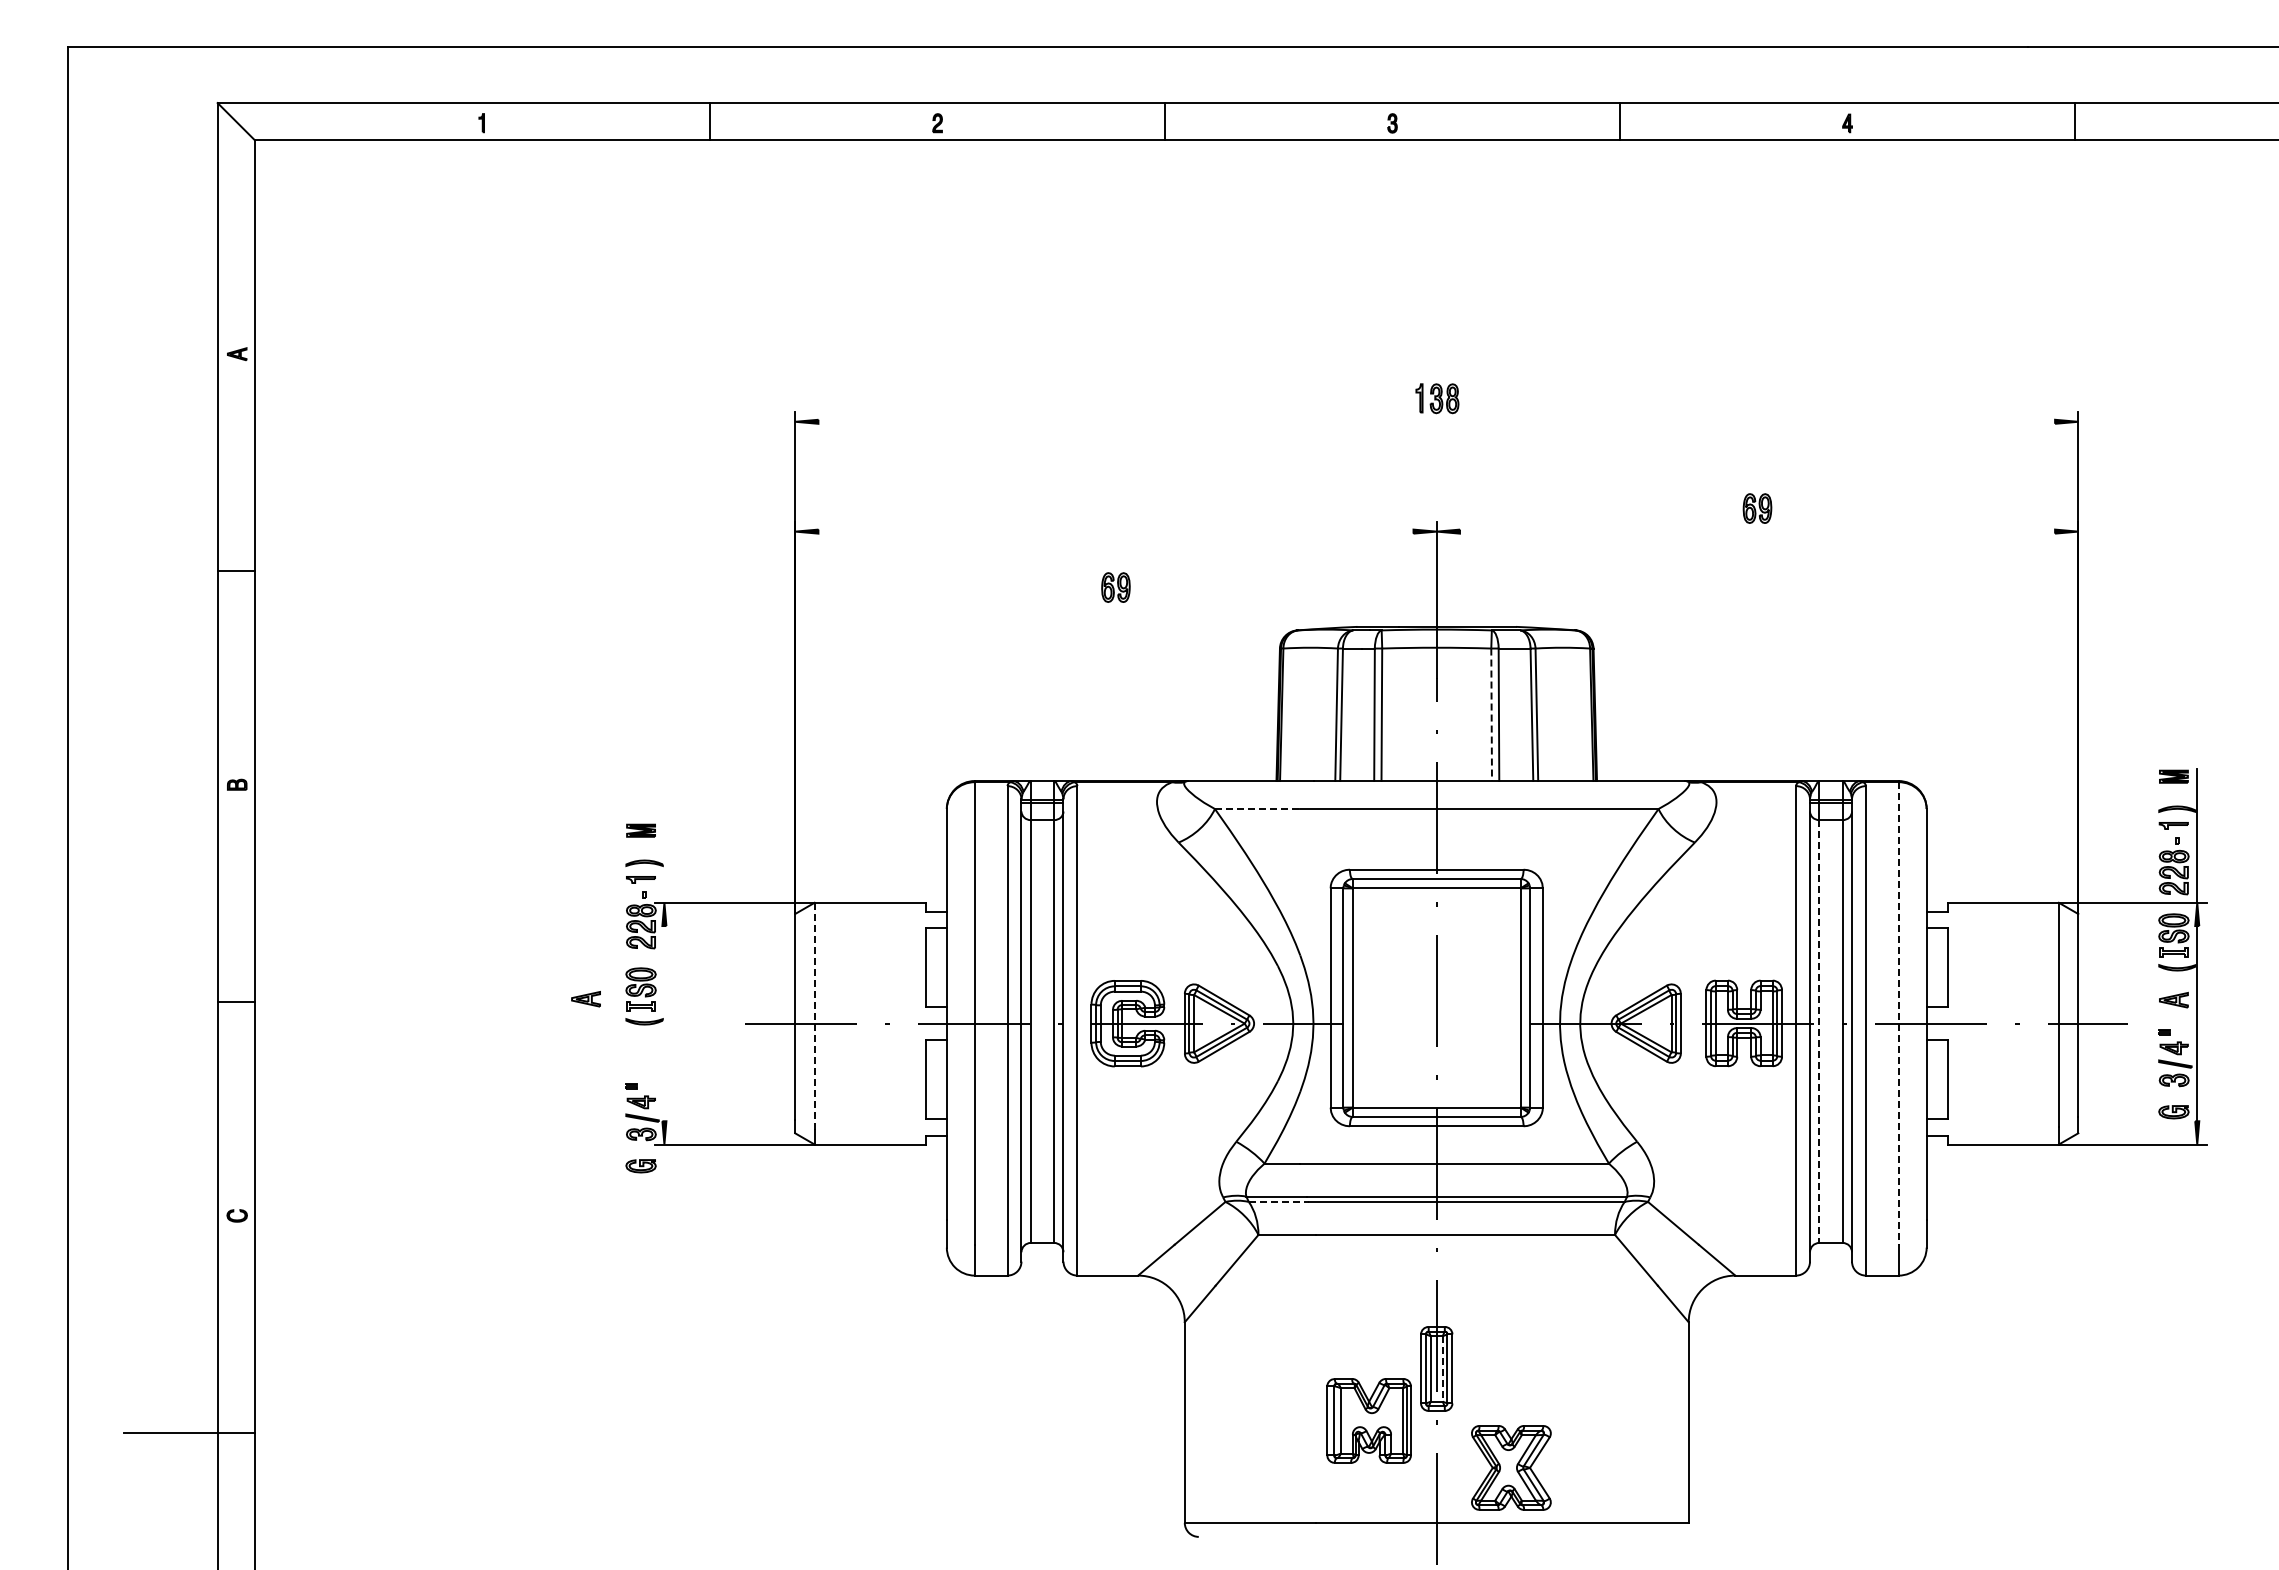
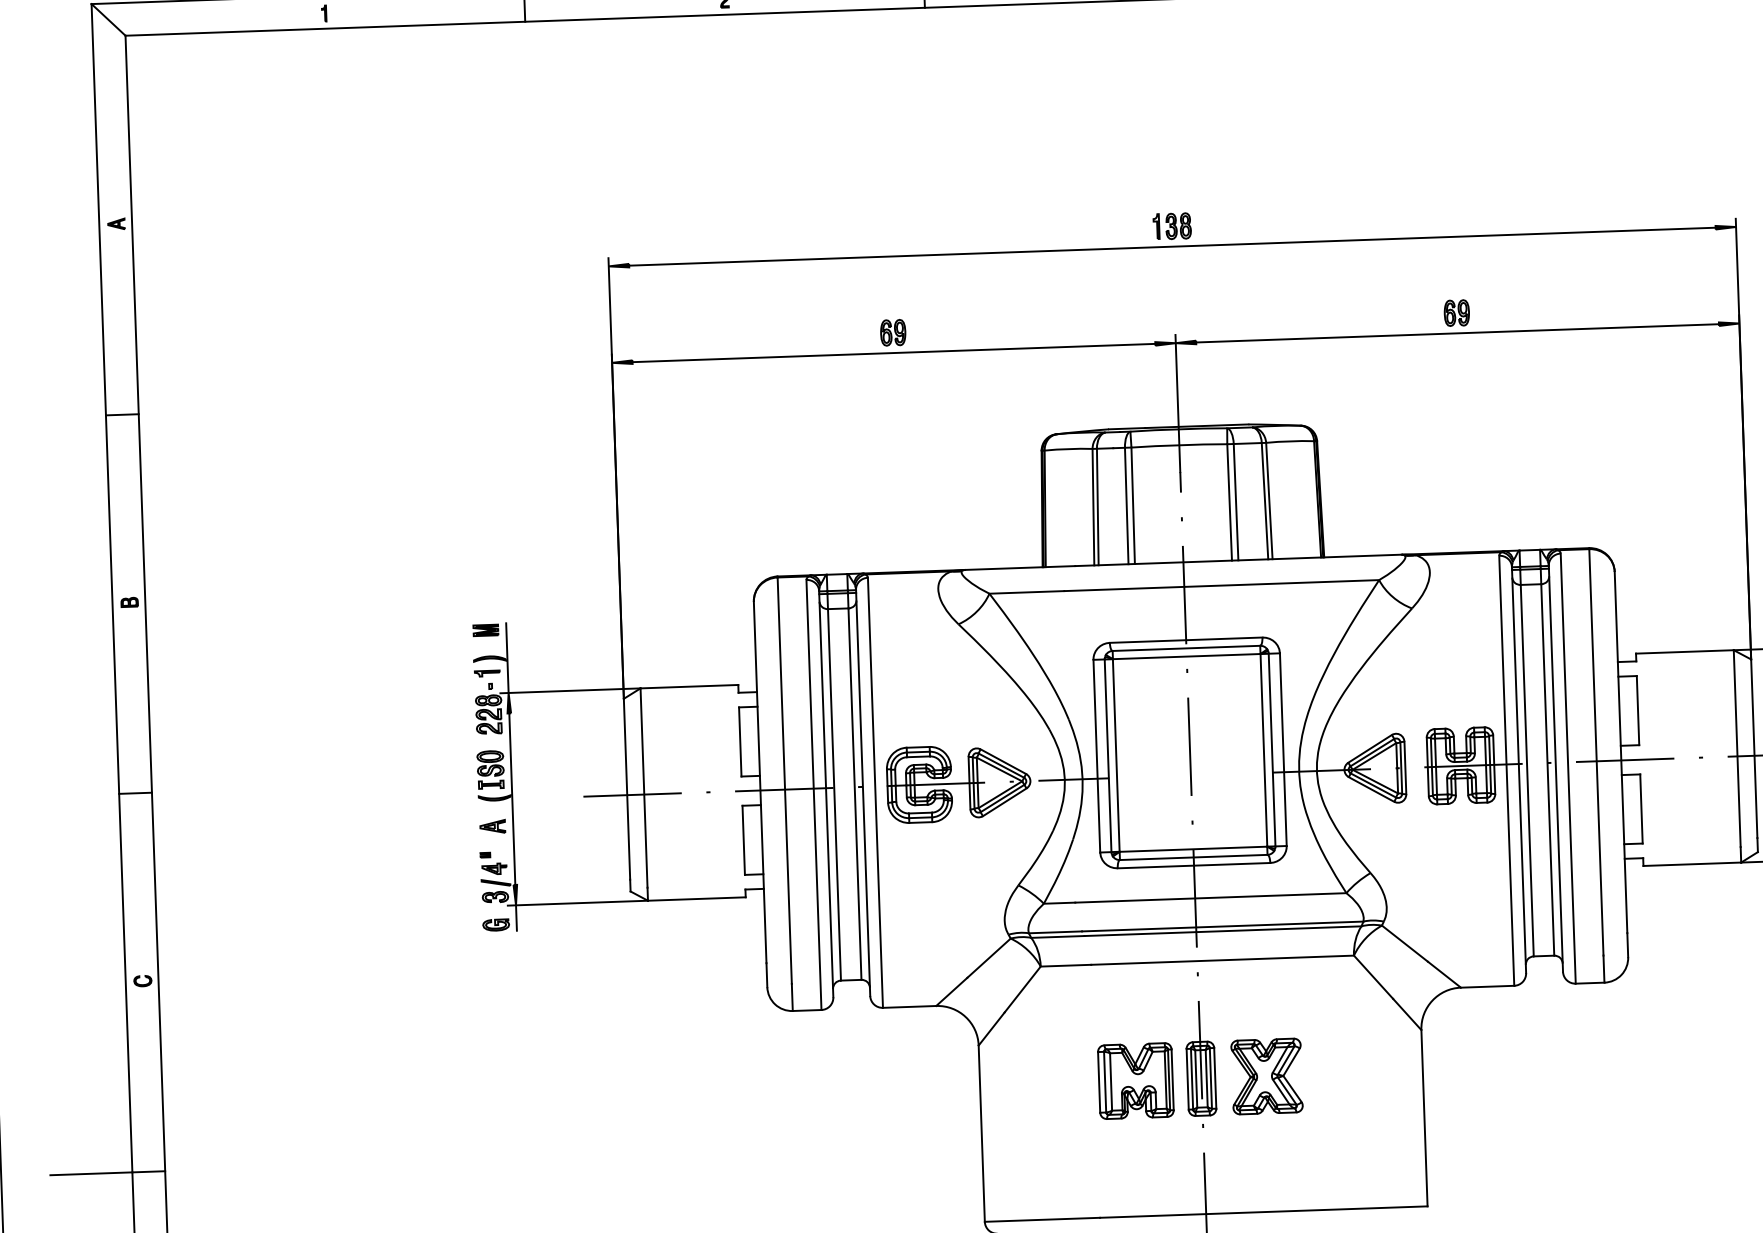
line: (1436, 421) -> (1172, 246), added
line: (1115, 531) -> (893, 352), added
line: (1757, 531) -> (1457, 333), added
part: (1115, 587) -> (892, 332), moved
line: (1491, 715) -> (1229, 503), dashed -> solid
line: (1257, 809) -> (1026, 592), dashed -> solid
line: (664, 862) -> (507, 657), added
part: (585, 999) -> (492, 826), moved
line: (1898, 1013) -> (1596, 752), dashed -> solid
line: (814, 1016) -> (643, 788), dashed -> solid
line: (664, 1023) -> (512, 799), added
line: (1819, 1032) -> (1527, 771), dashed -> solid
line: (664, 1158) -> (516, 917), added
line: (1279, 1201) -> (1058, 936), dashed -> solid
line: (1442, 1368) -> (1206, 1078), dashed -> solid
part: (1368, 1420) -> (1135, 1080), moved
part: (1511, 1467) -> (1267, 1076), moved

